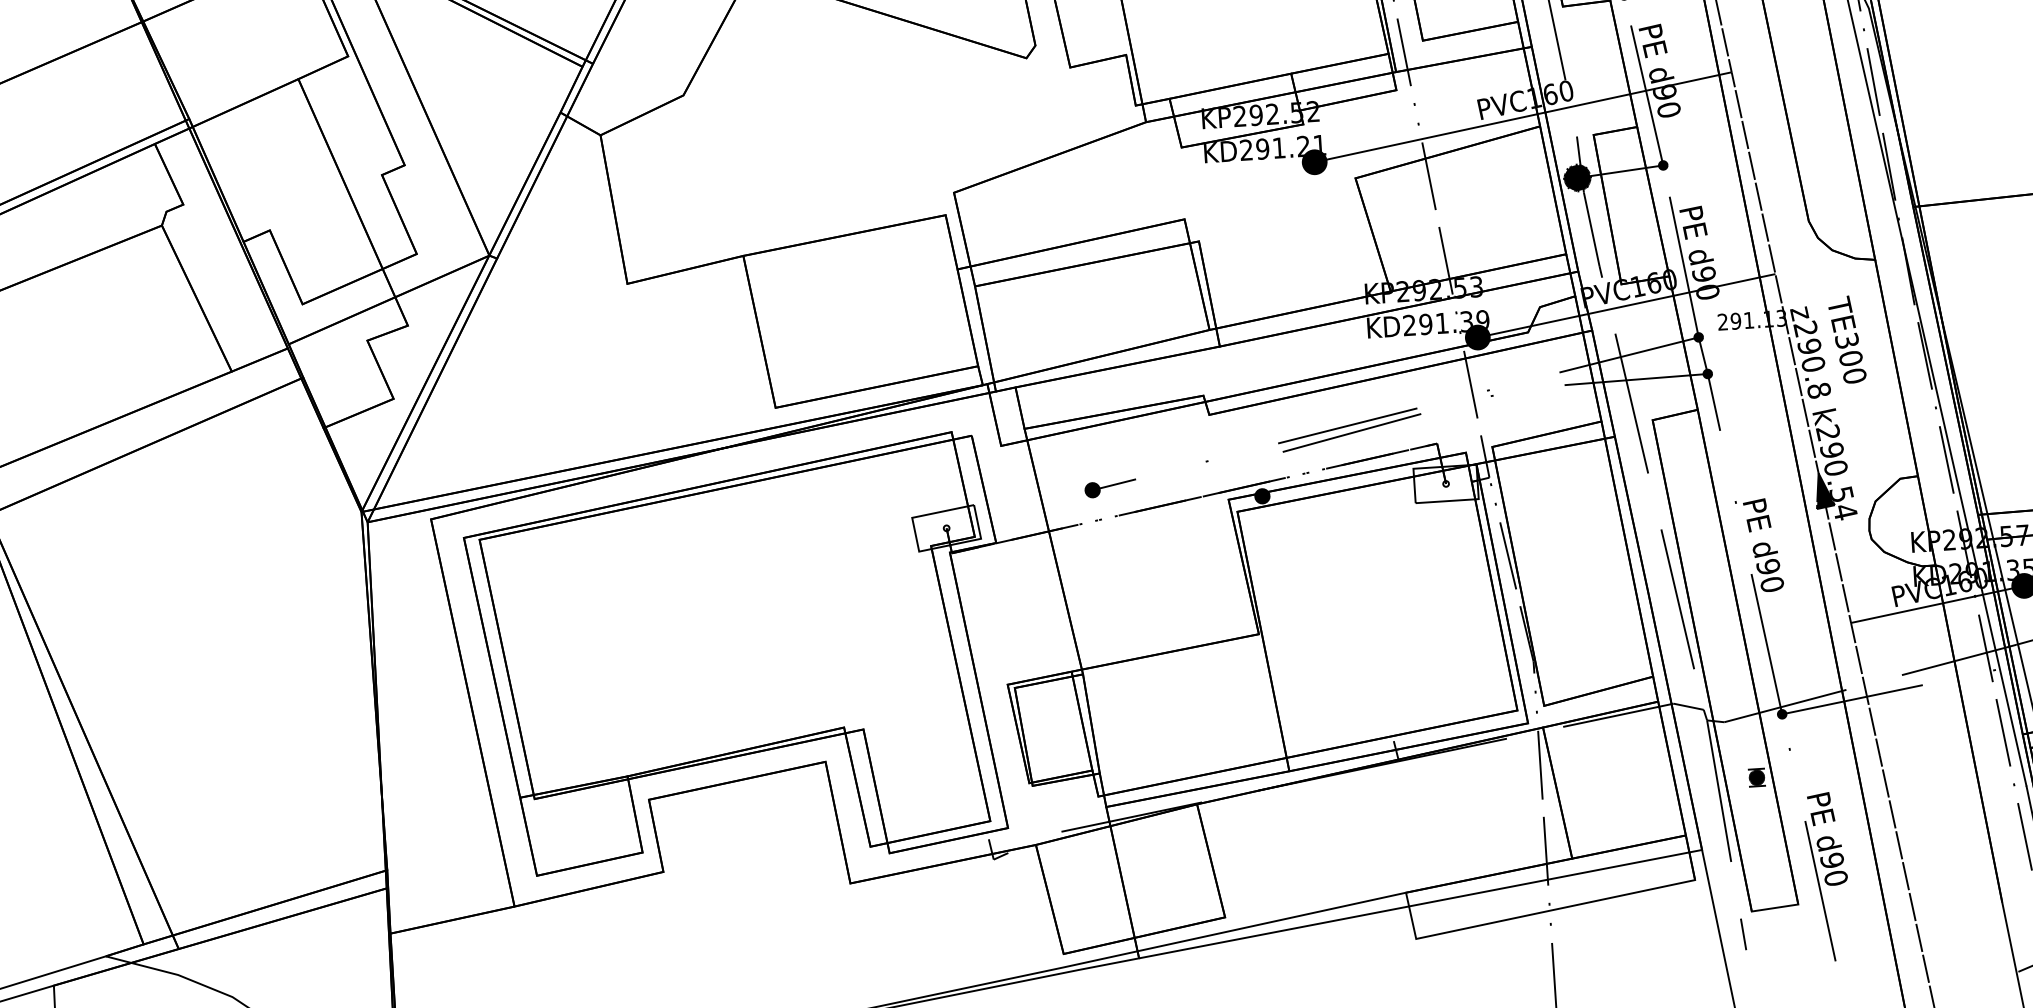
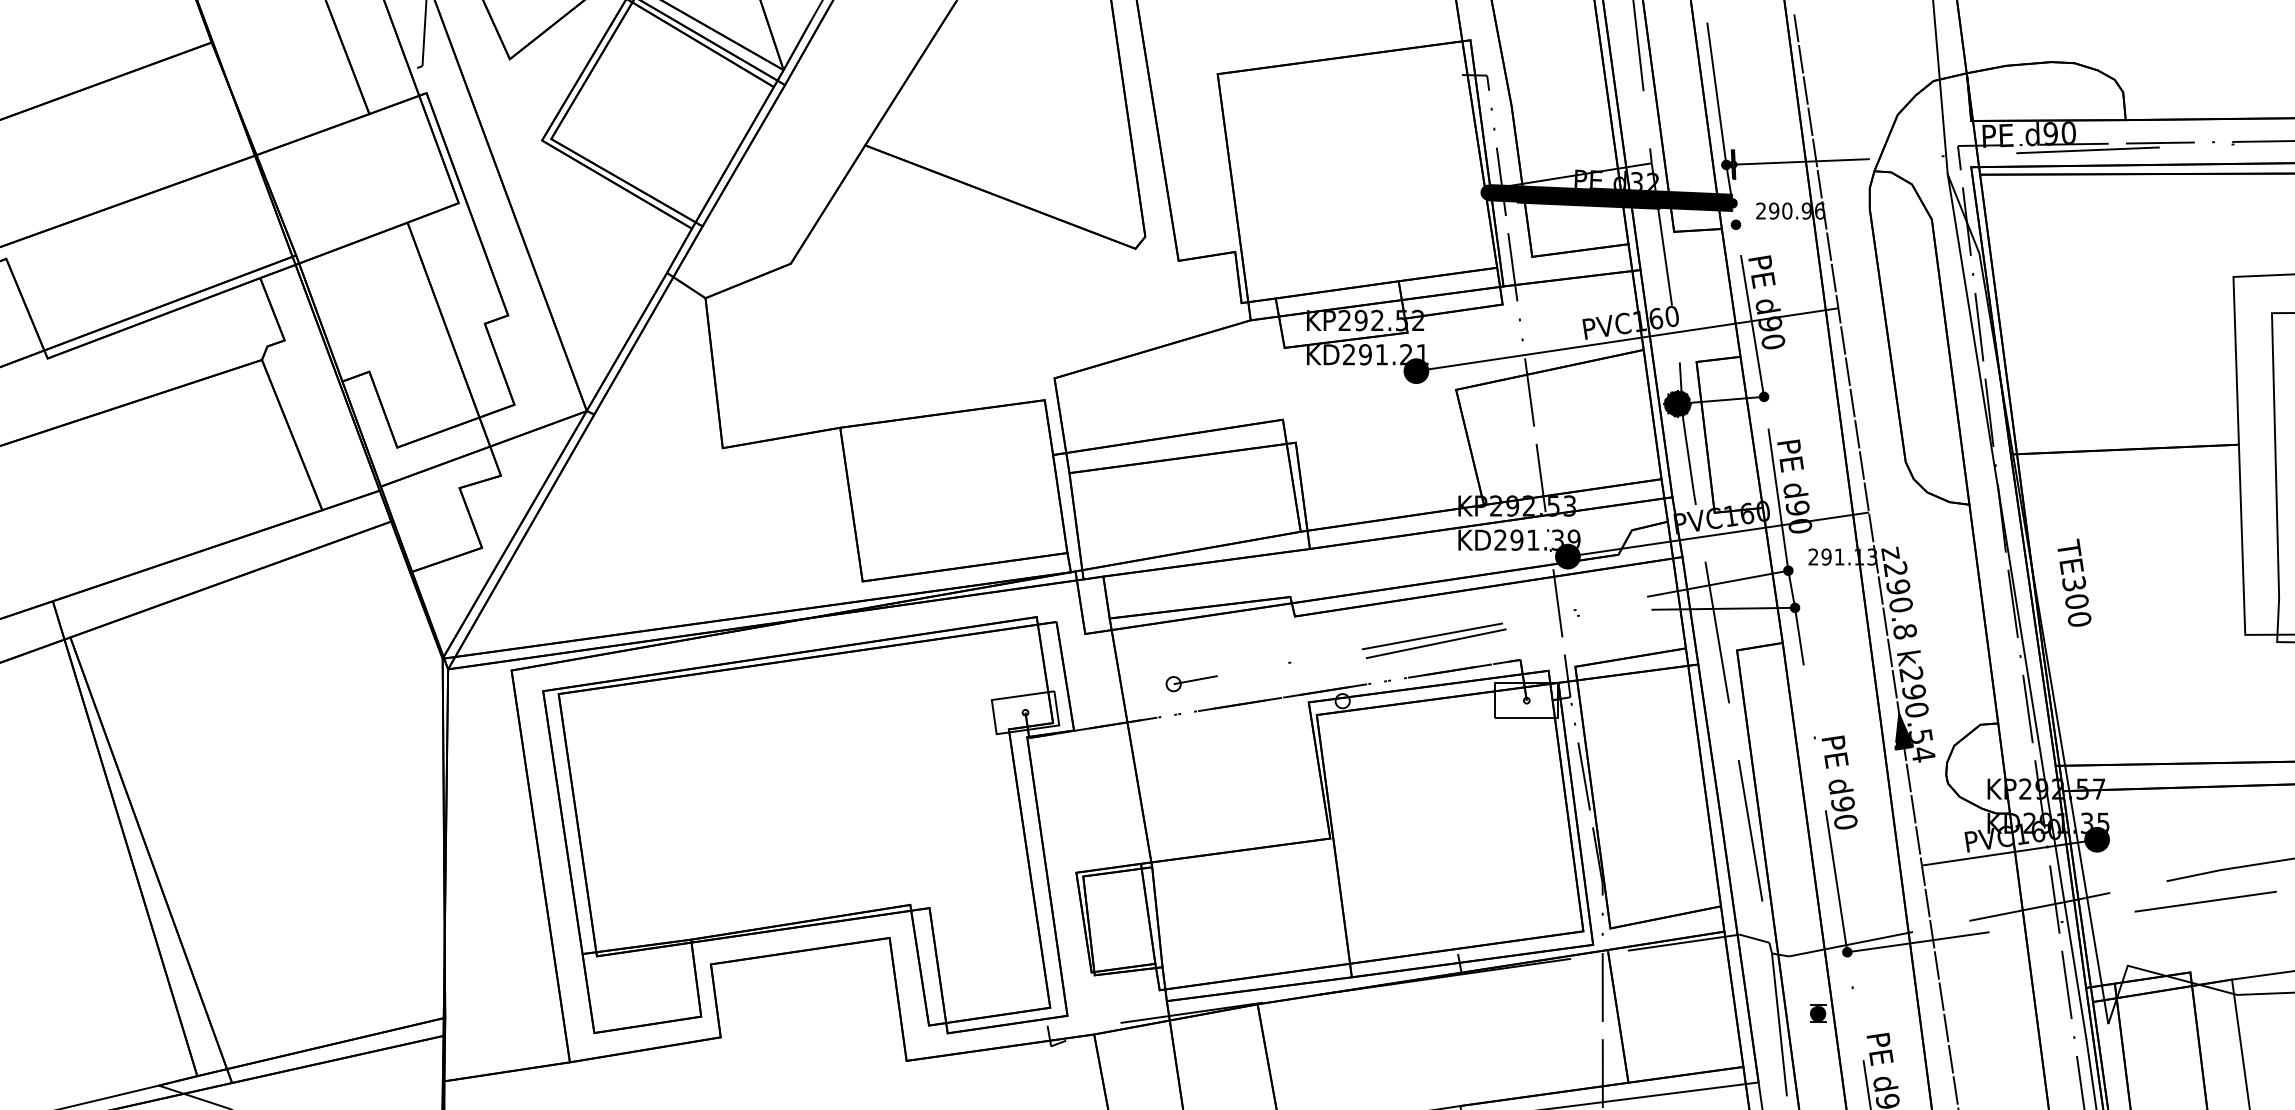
text: (1847, 339) -> (2074, 582), moved
fill: (1092, 489) -> (1173, 683), removed
fill: (1262, 495) -> (1342, 700), removed

